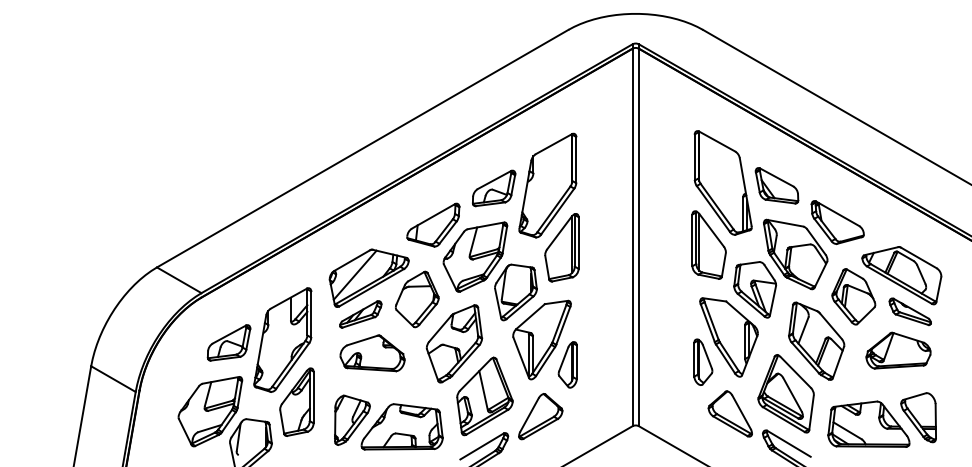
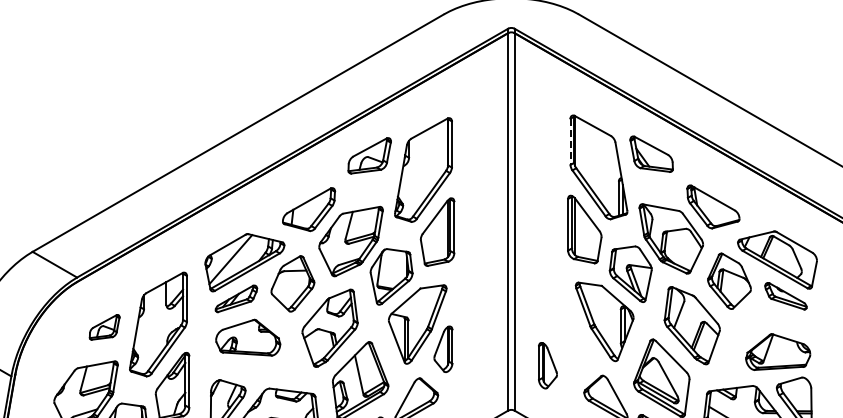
line: (694, 157) -> (570, 141), solid -> dashed
part: (776, 185) -> (651, 153), moved
part: (494, 188) -> (370, 155), moved
part: (228, 342) -> (104, 326), size x0.7
part: (898, 350) -> (778, 351), moved
part: (703, 361) -> (548, 364), moved

